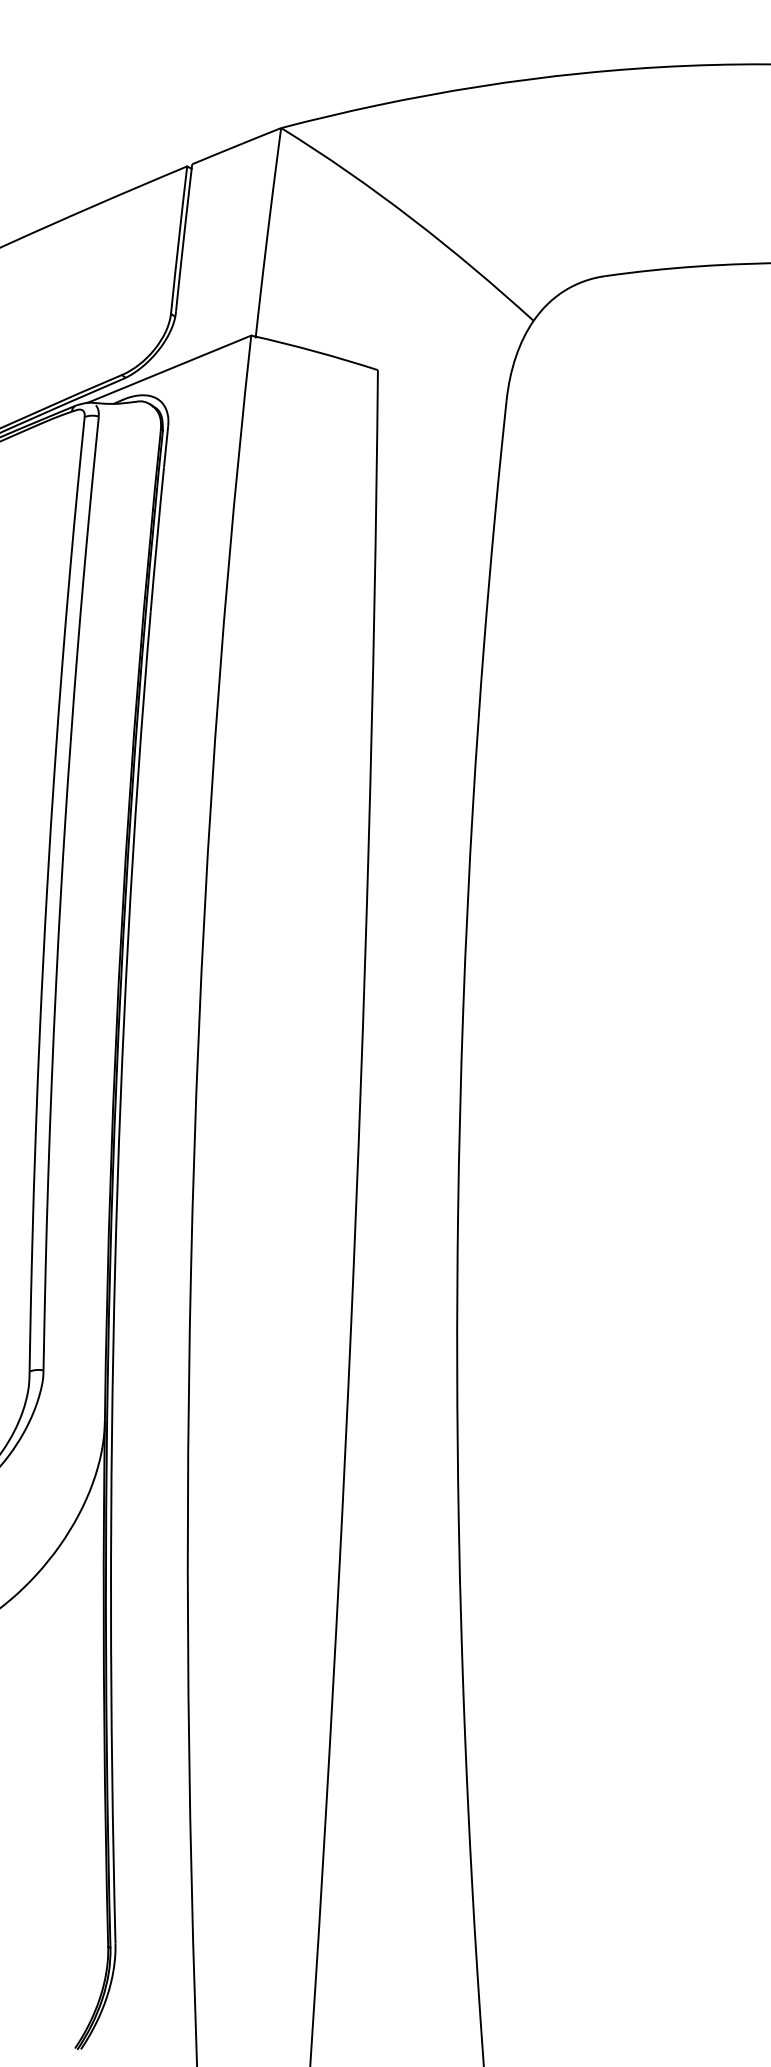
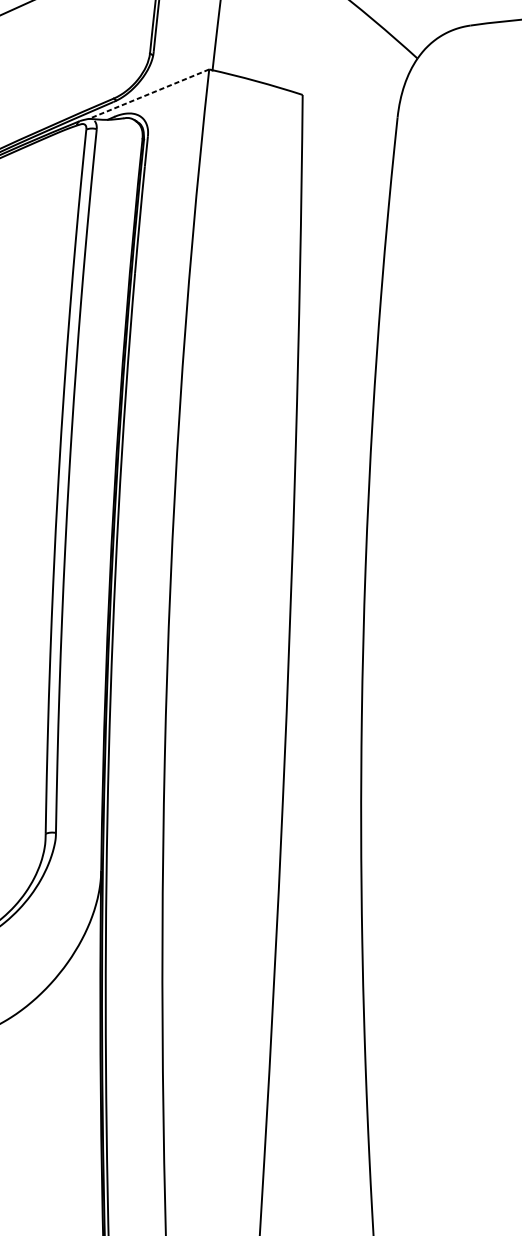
line: (168, 369) -> (148, 94), solid -> dashed

